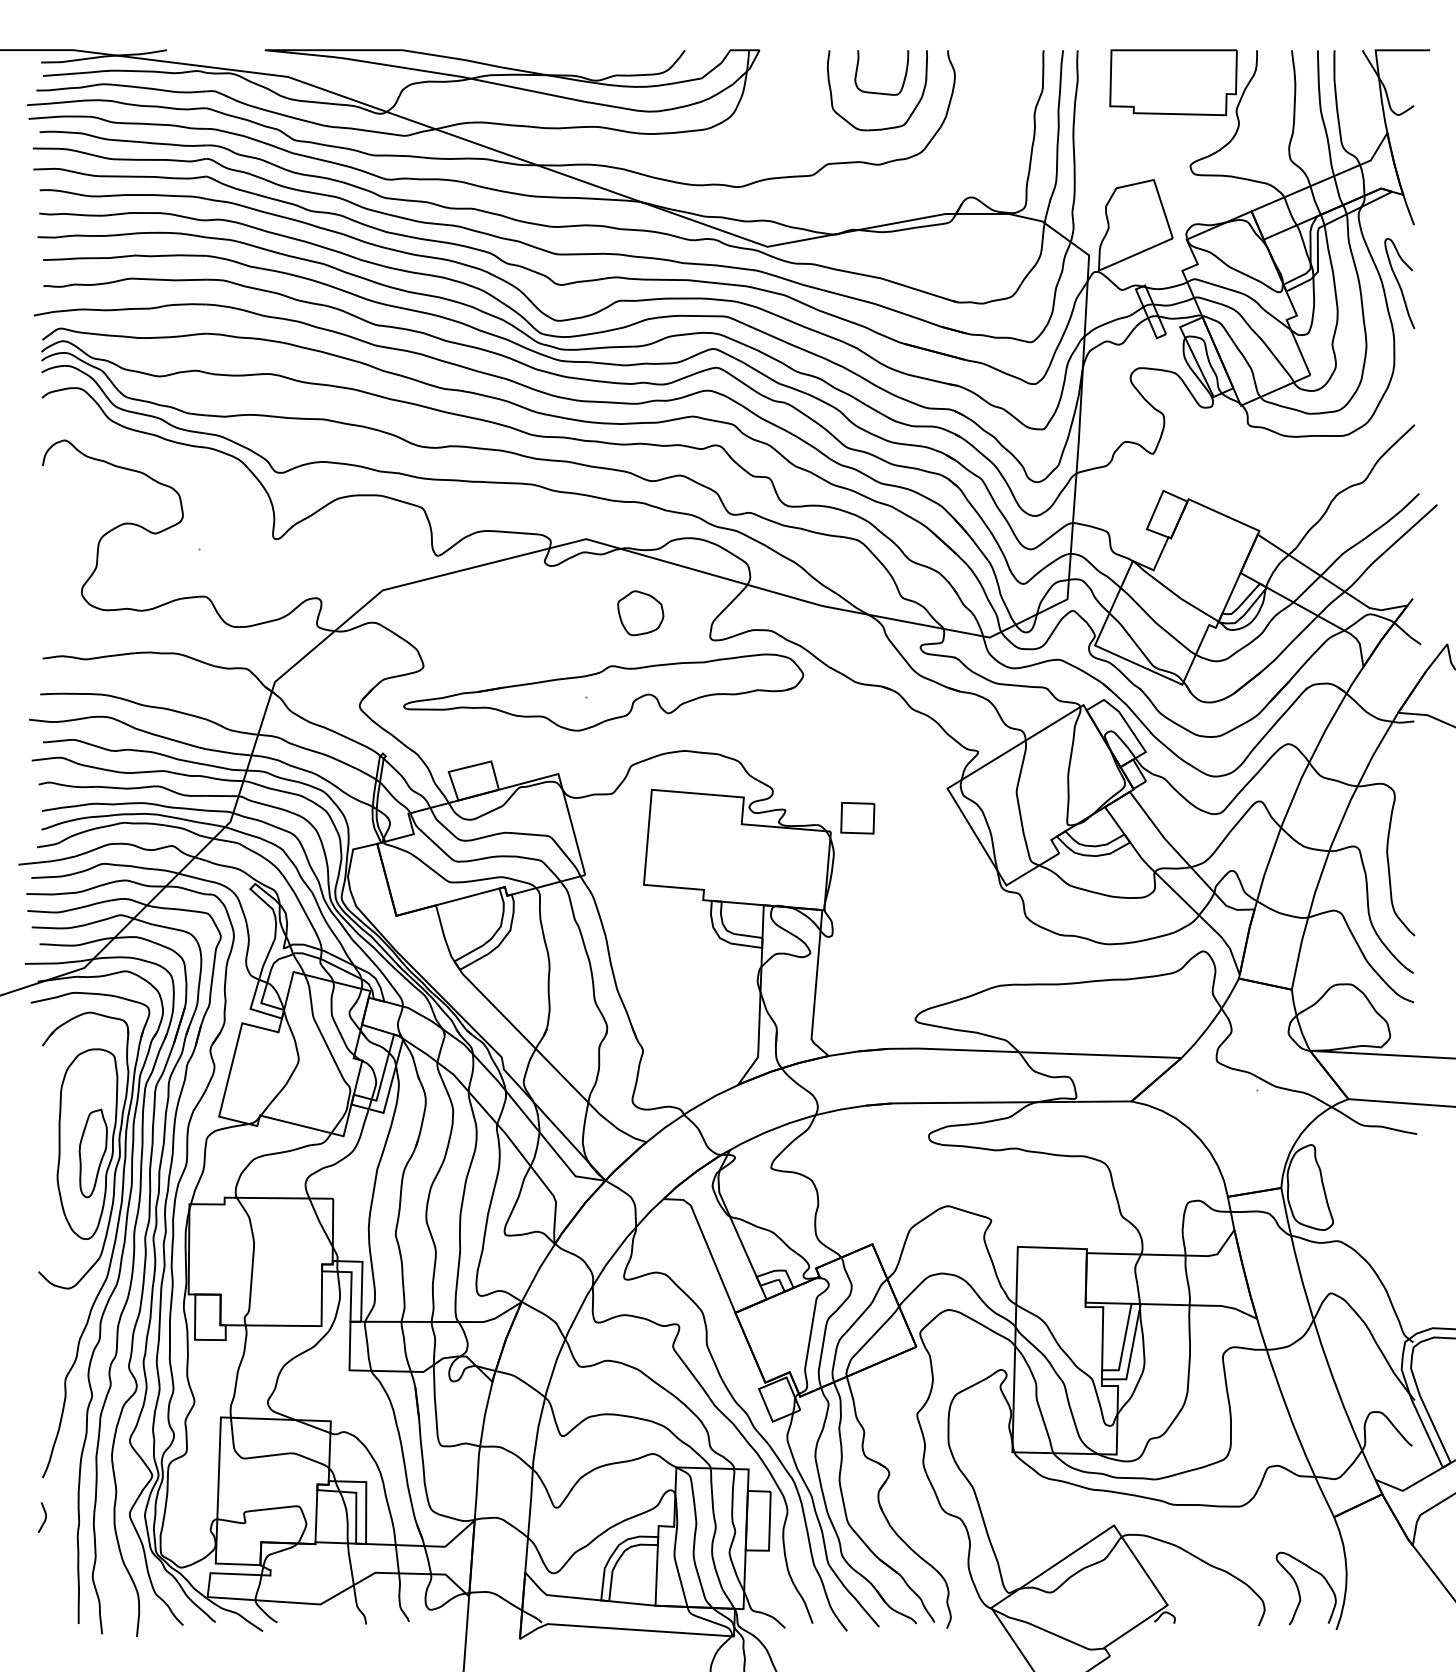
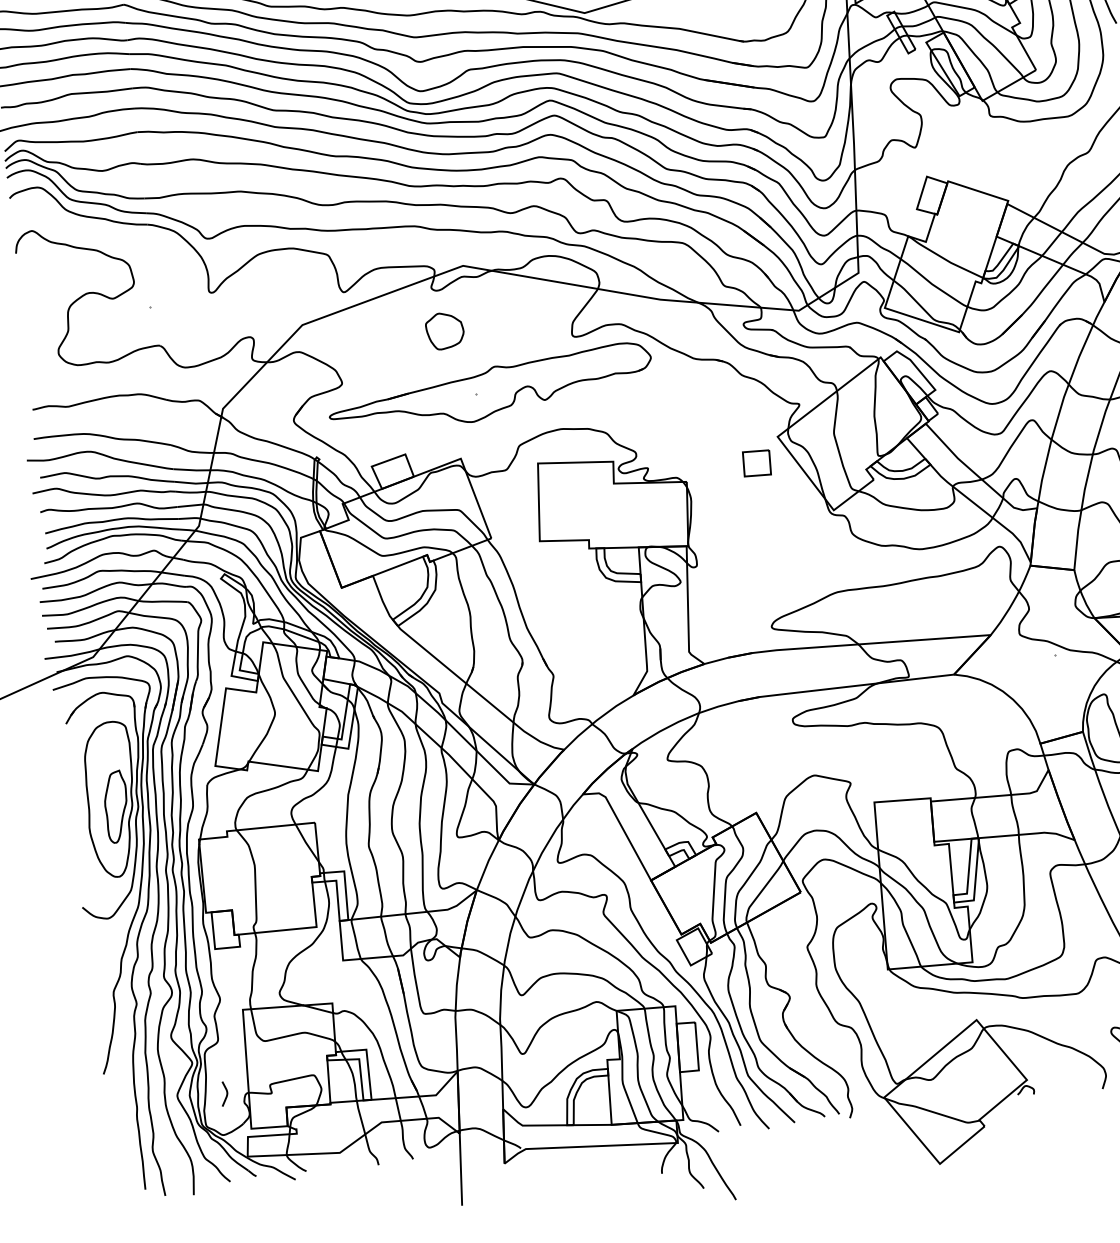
part: (640, 613) -> (444, 331), moved
part: (857, 818) -> (756, 463), moved
curve: (44, 1518) -> (226, 1094), moved

